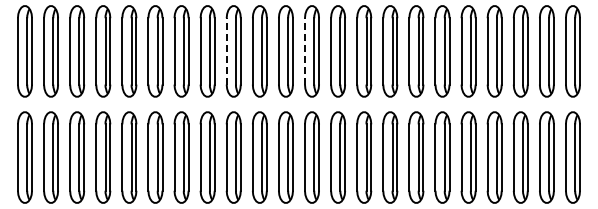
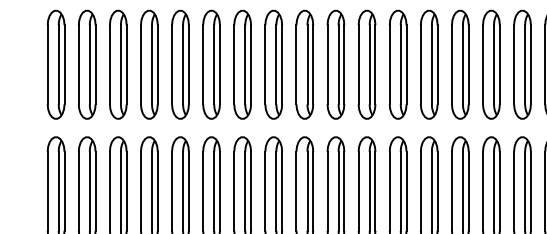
line: (226, 50) -> (296, 63), dashed -> solid
line: (304, 50) -> (389, 63), dashed -> solid

